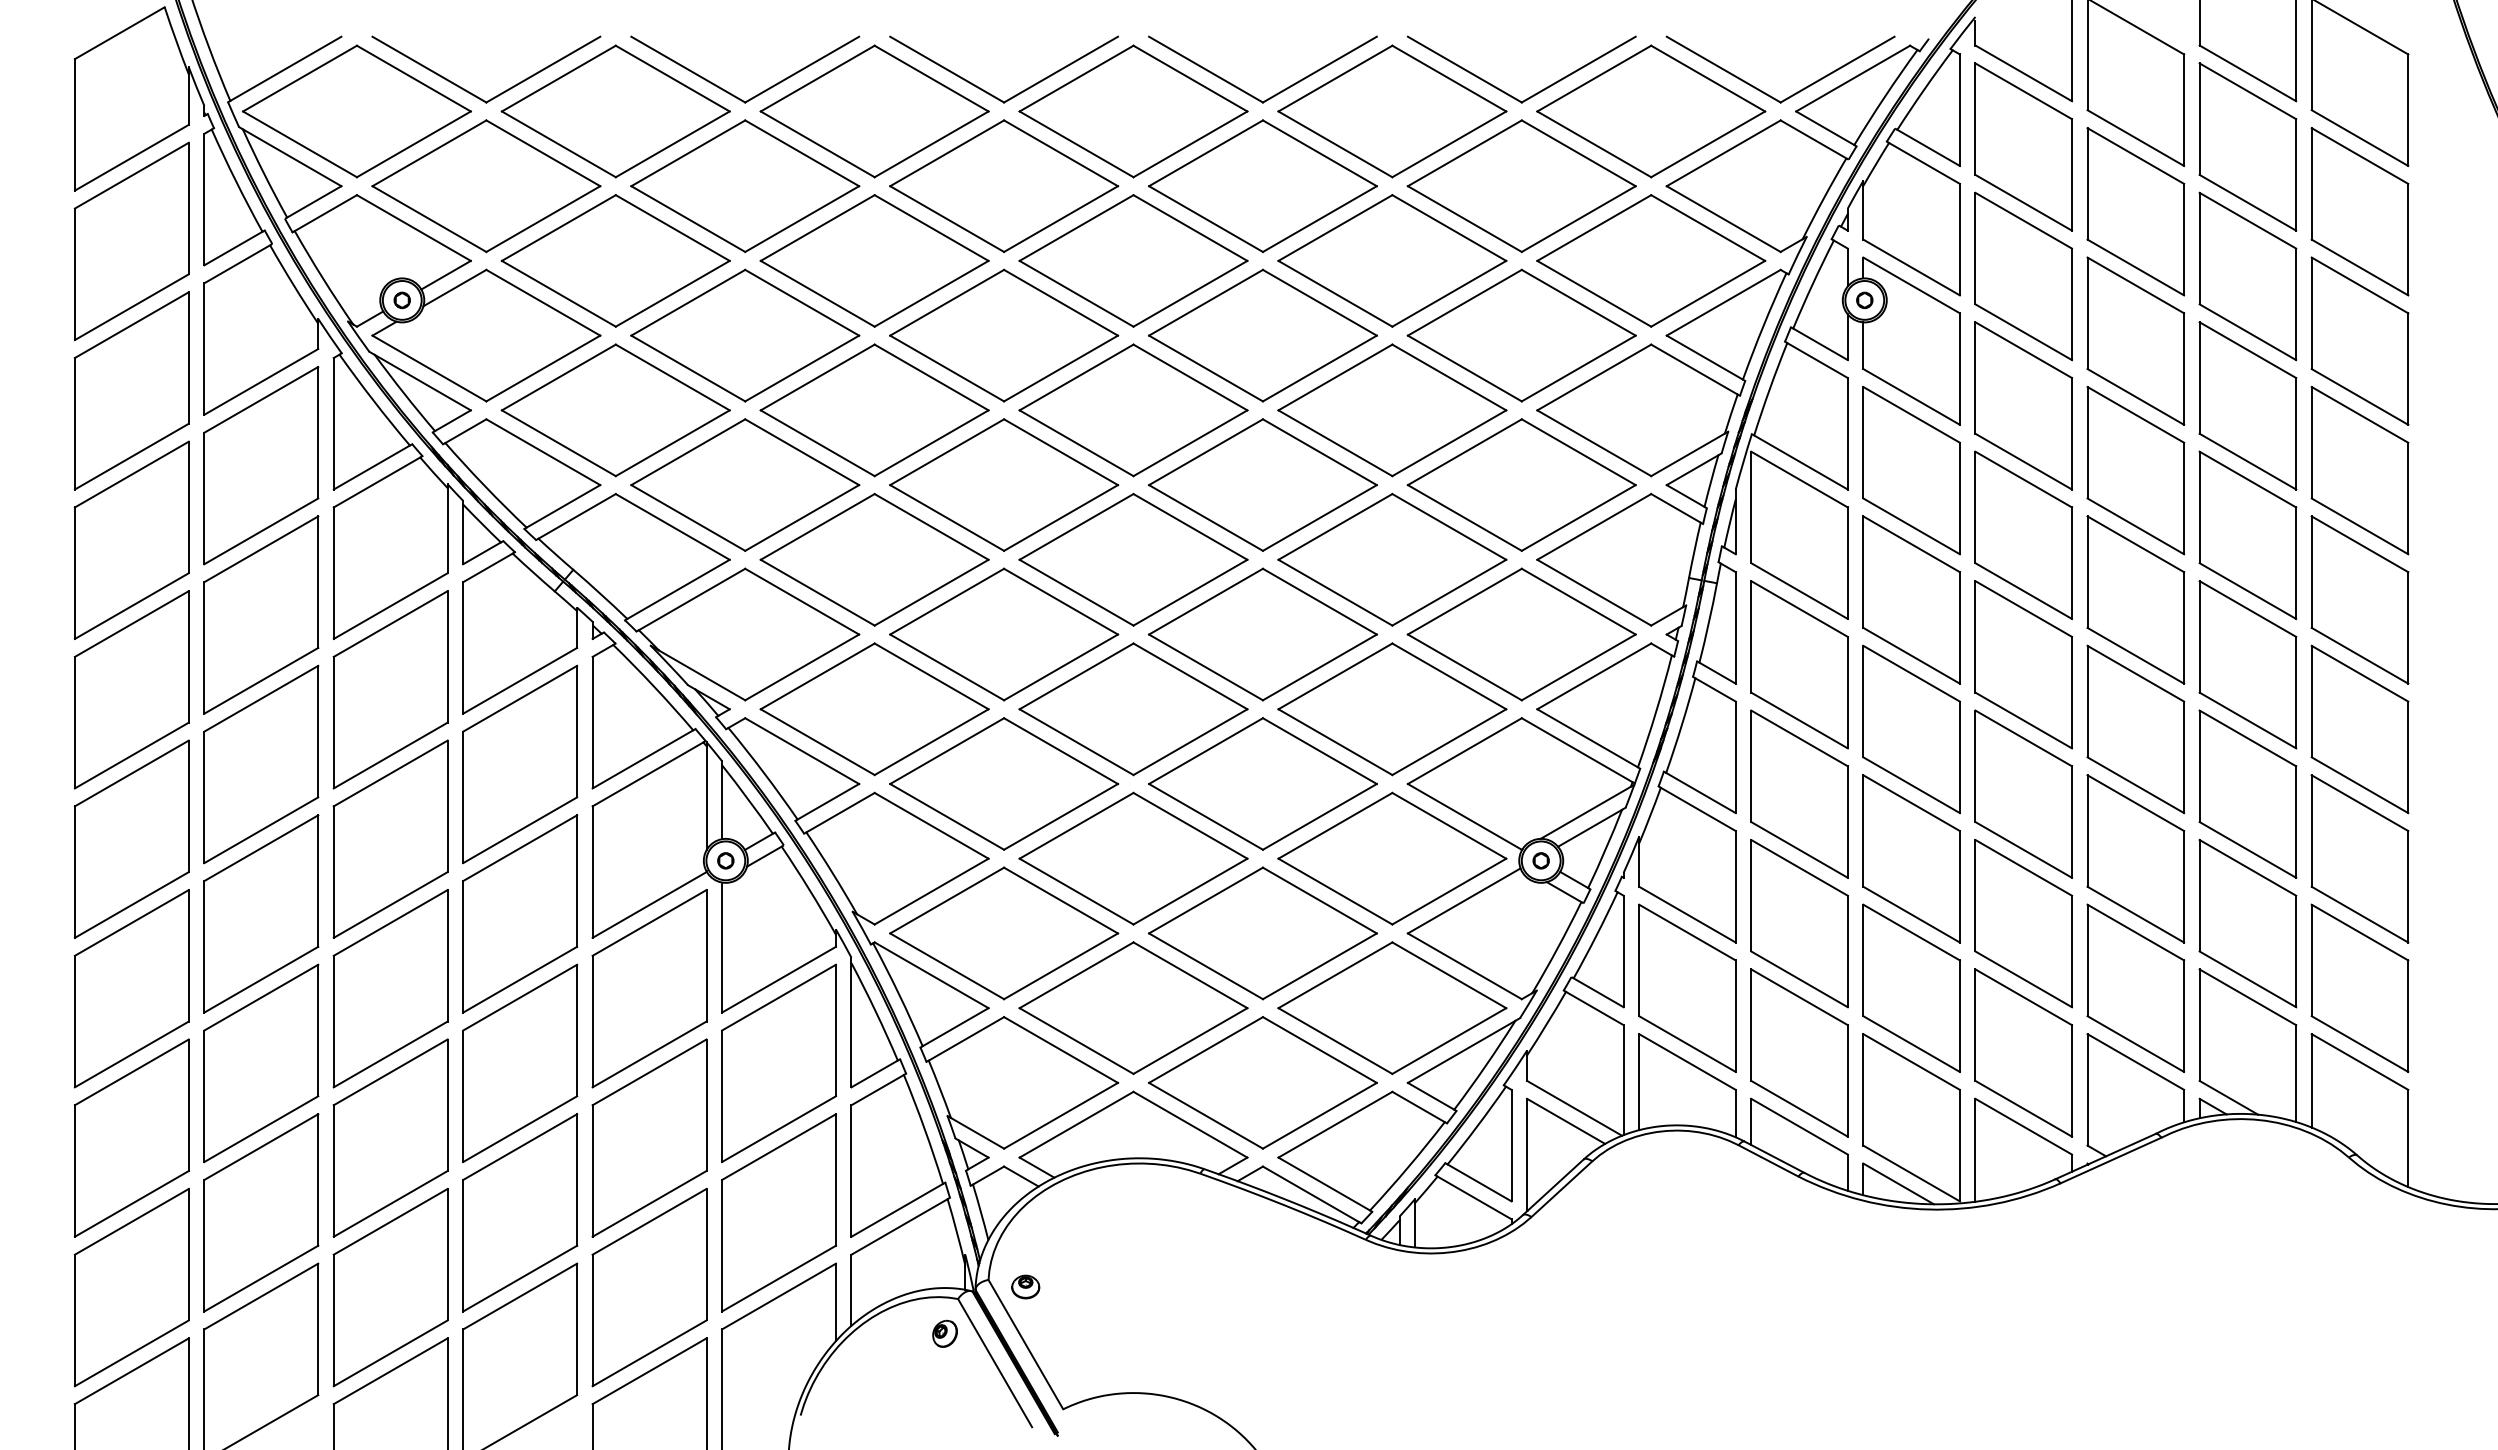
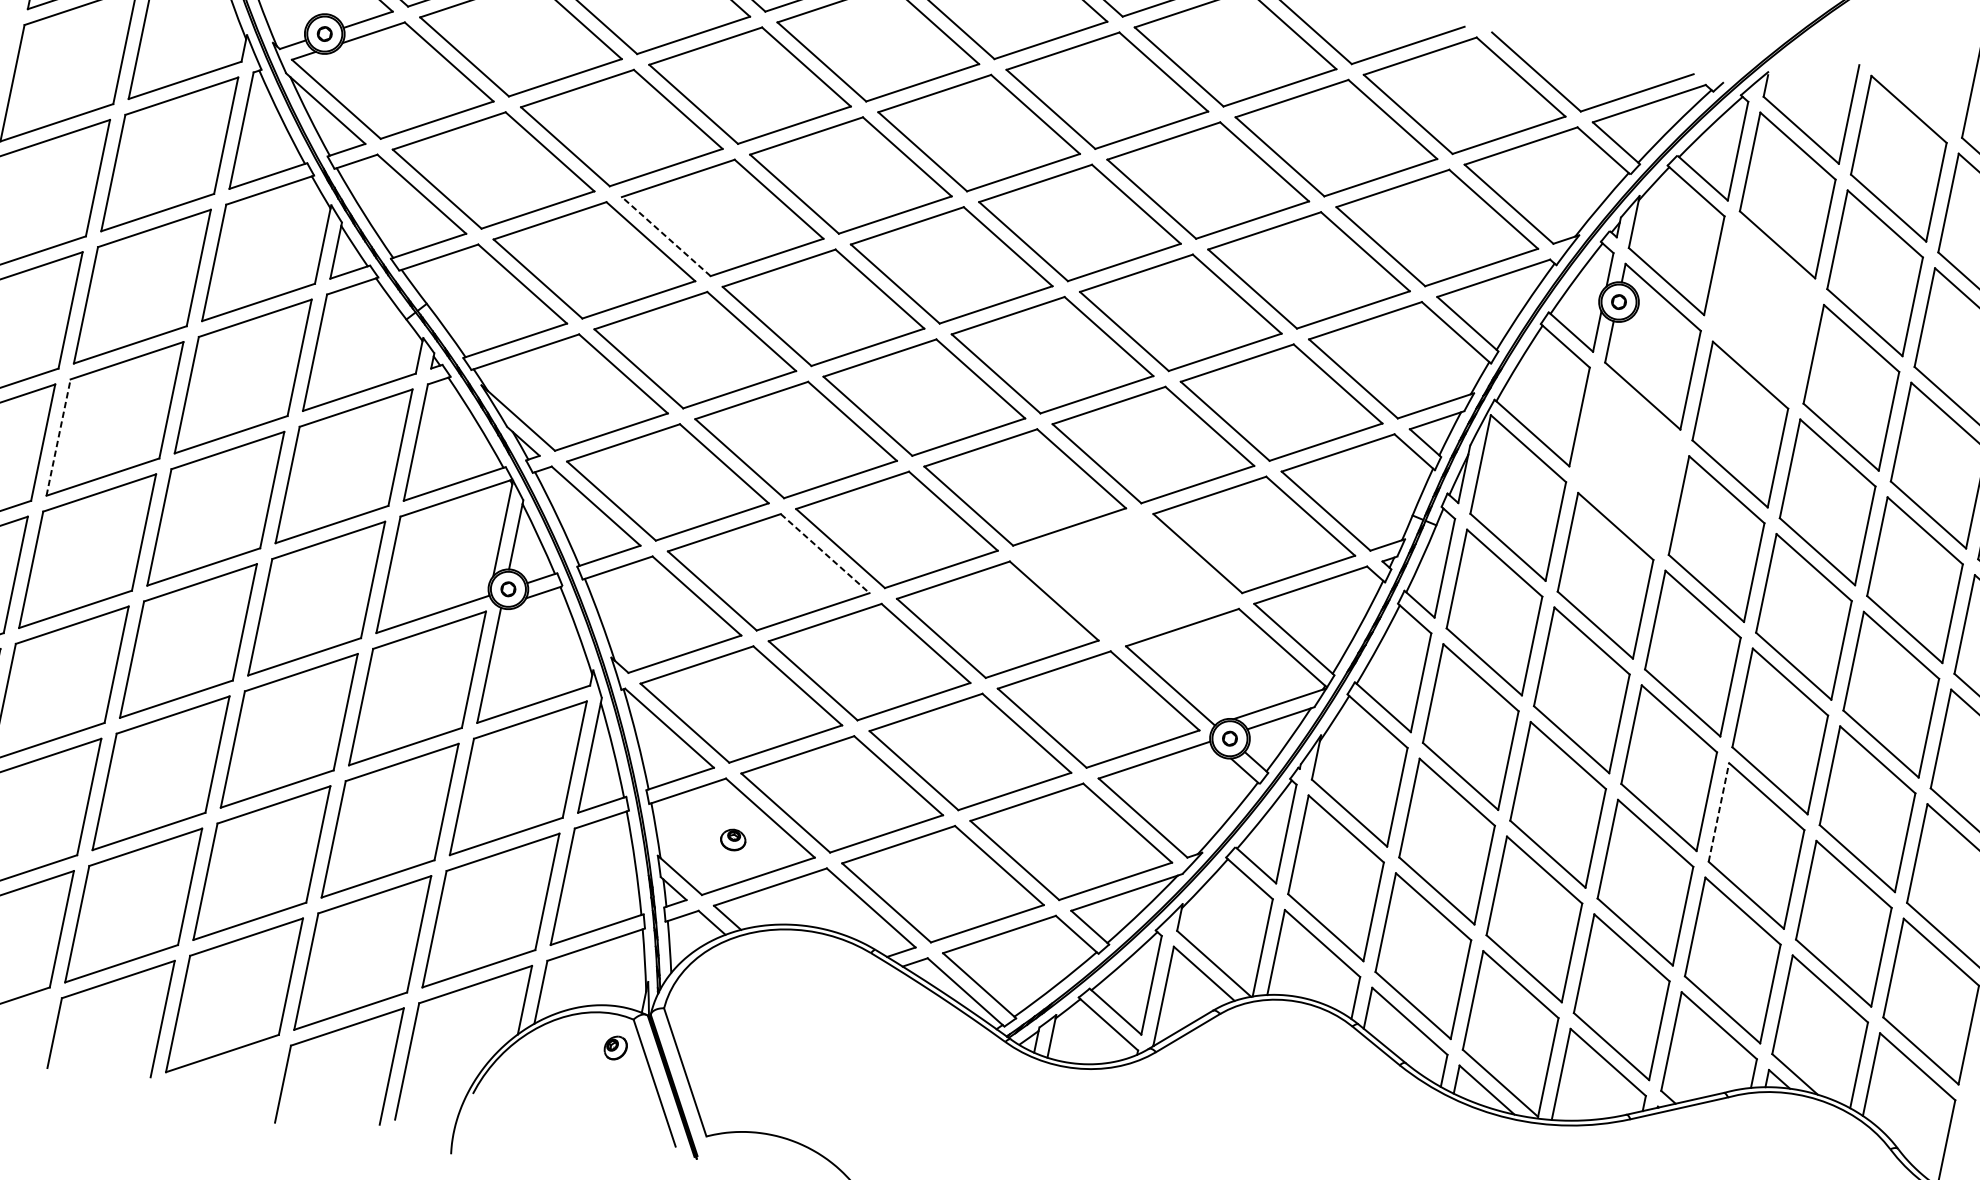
part: (2023, 276) -> (1763, 310), removed
line: (817, 443) -> (666, 236), solid -> dashed
part: (1911, 470) -> (1629, 461), removed
part: (1392, 709) -> (1126, 577), removed
line: (1061, 751) -> (825, 554), solid -> dashed
line: (204, 797) -> (58, 437), solid -> dashed
line: (2087, 831) -> (1718, 812), solid -> dashed
part: (1025, 1286) -> (733, 839), moved

